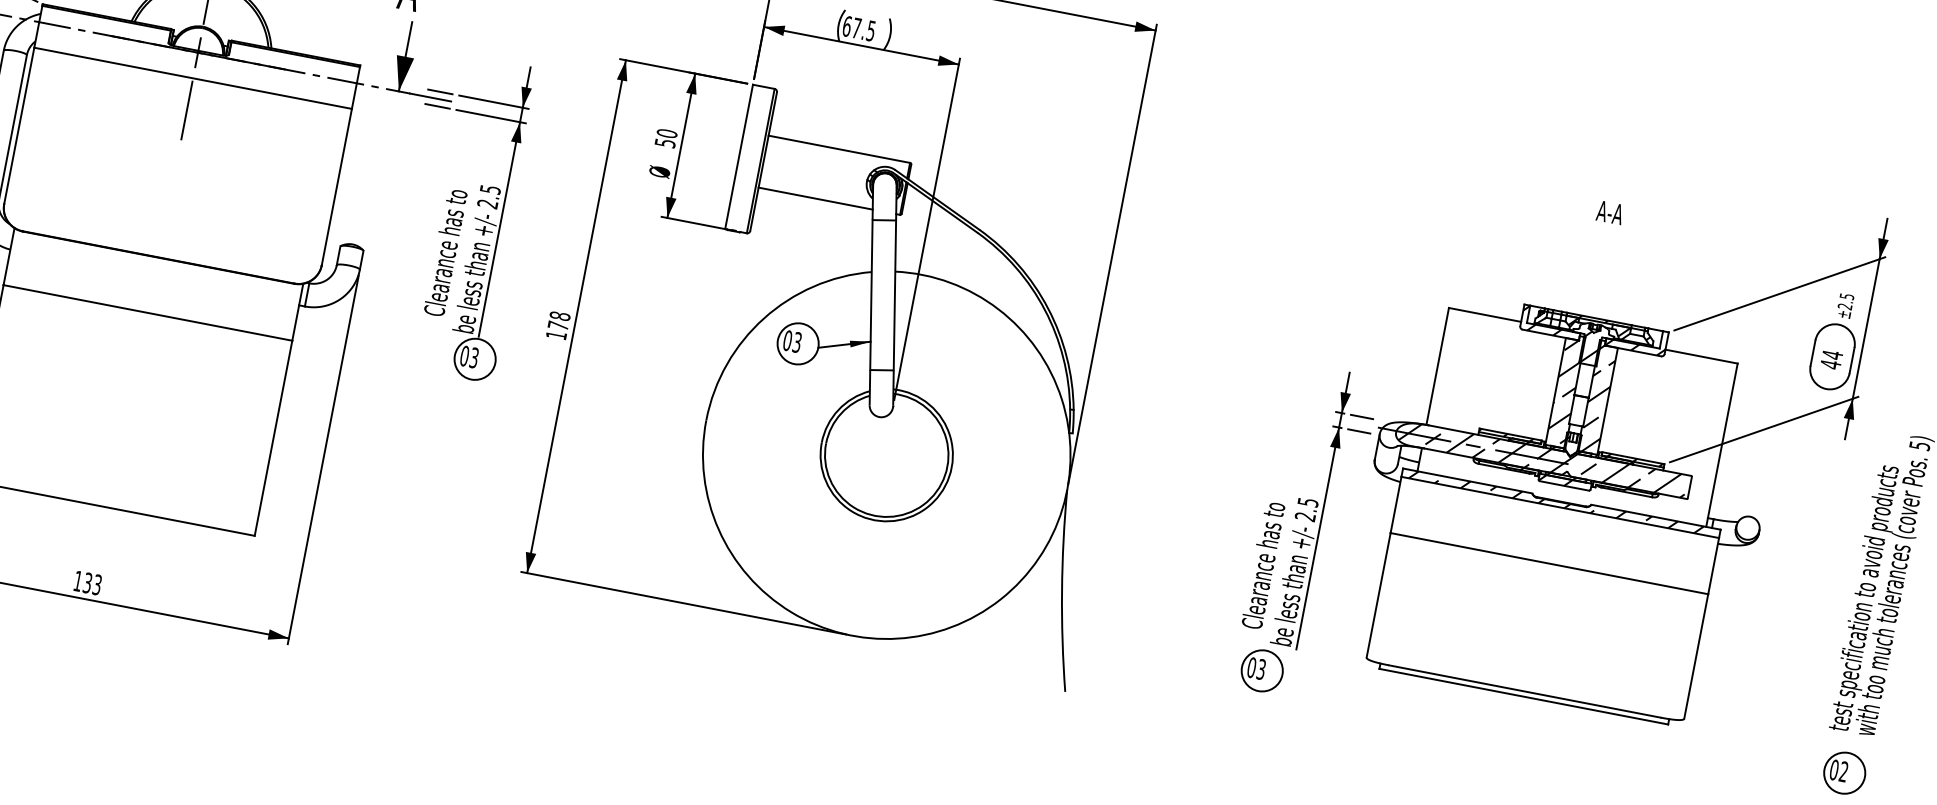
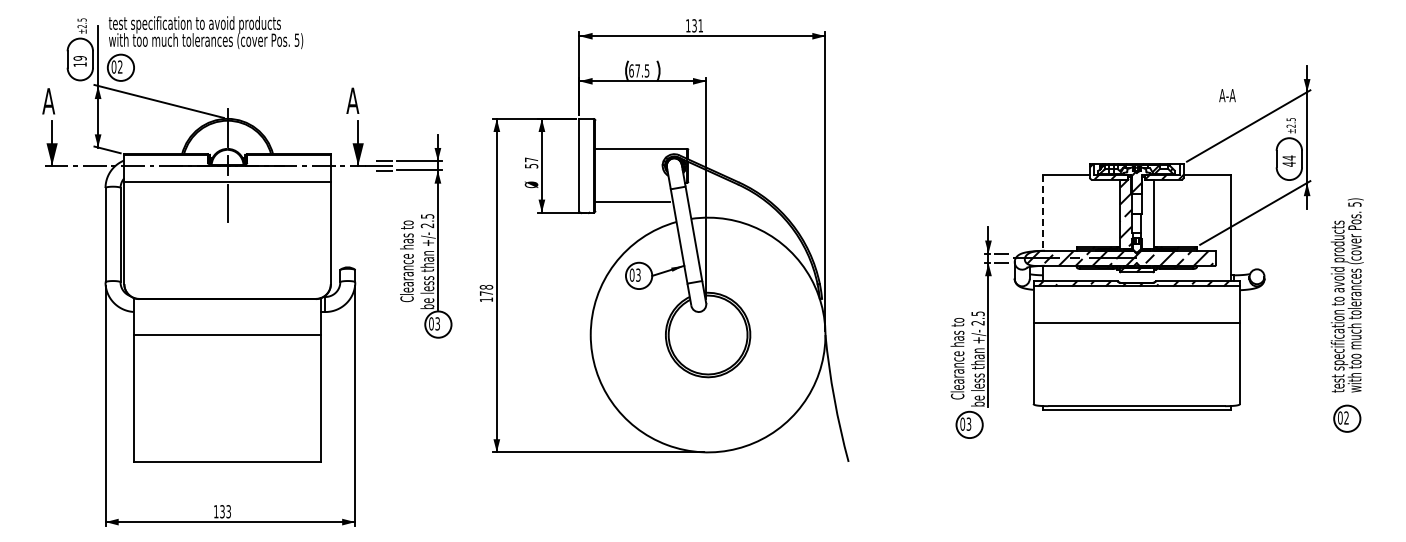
text: (667, 133) -> (531, 159), 50 -> 57
line: (815, 198) -> (632, 201), moved
text: (1610, 212) -> (1227, 95), moved
line: (1436, 367) -> (1042, 213), solid -> dashed
hatch: (1598, 398) -> (1147, 213), removed

